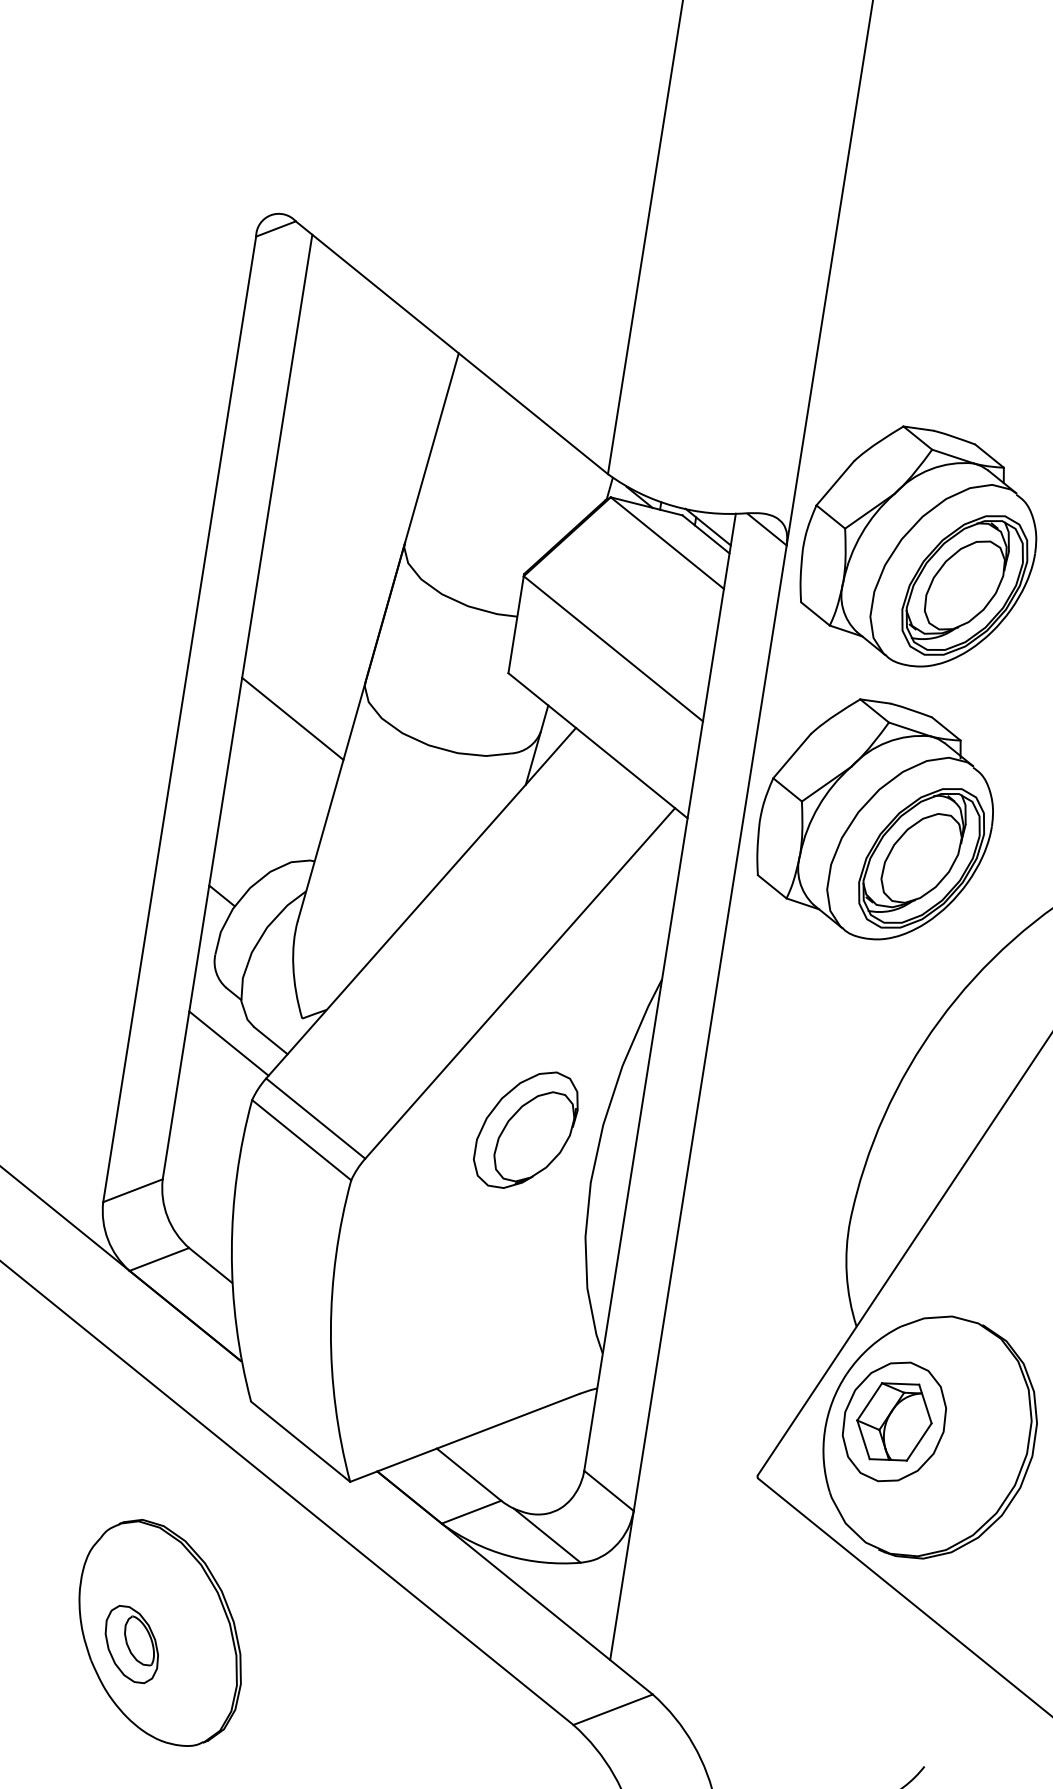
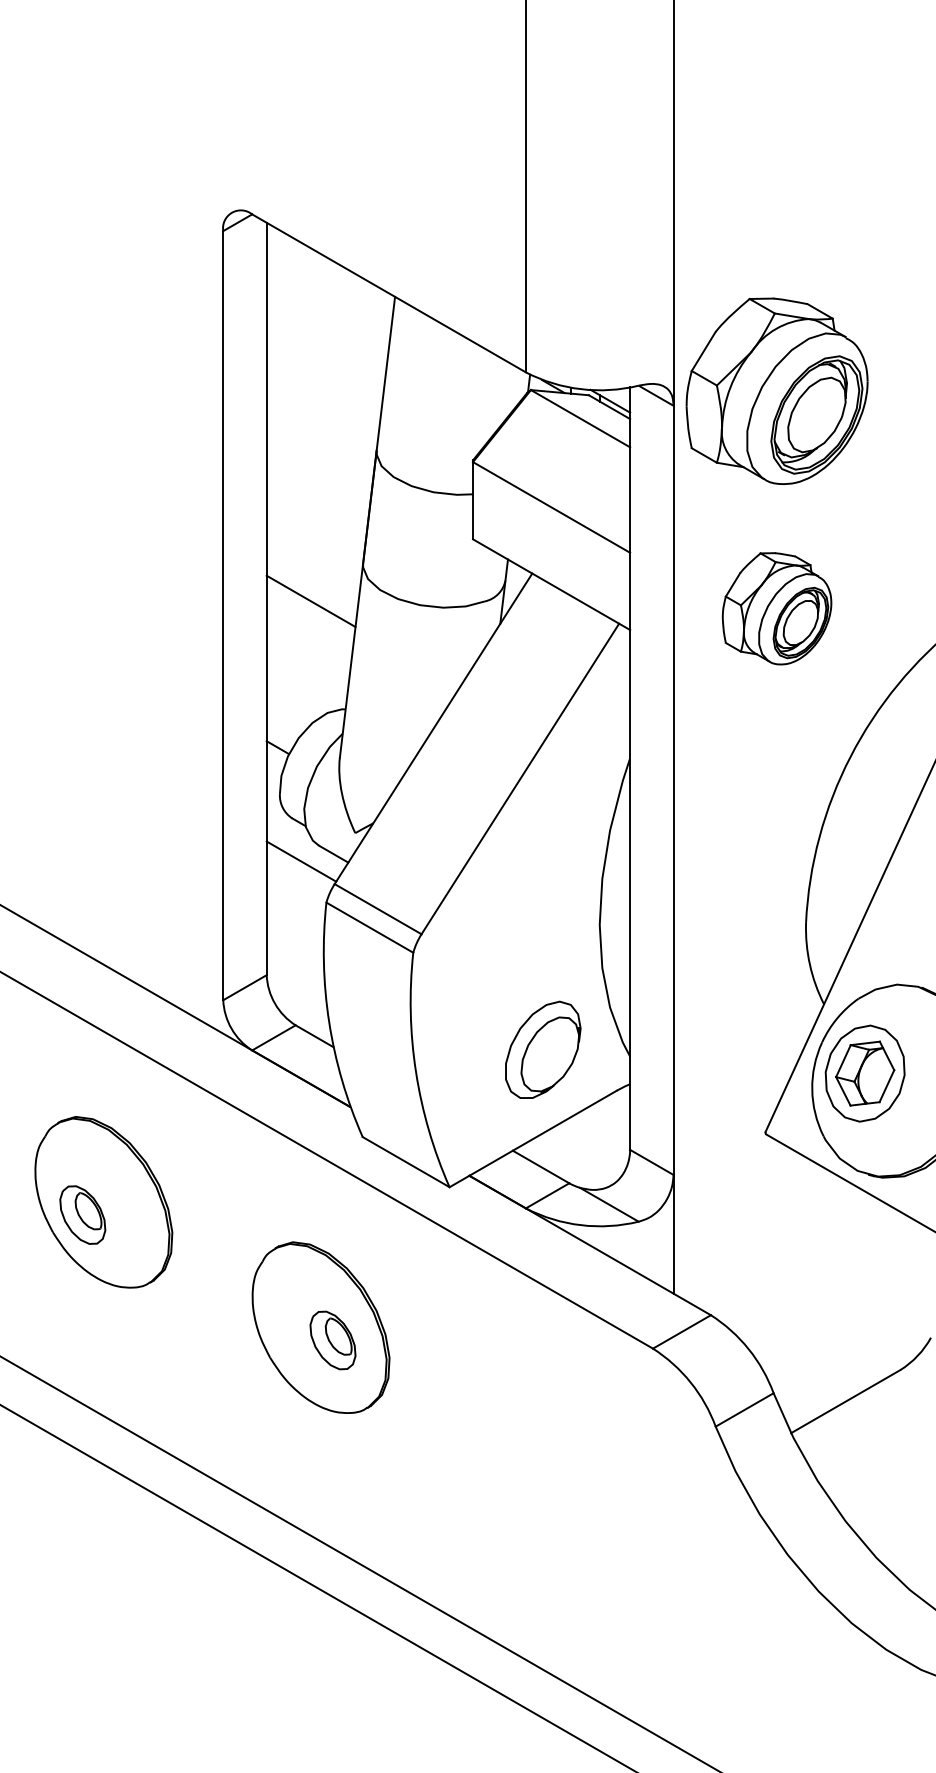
part: (875, 820) -> (776, 608), size x0.6
part: (526, 1129) -> (543, 1049), moved
part: (131, 1644) -> (332, 1340), moved

